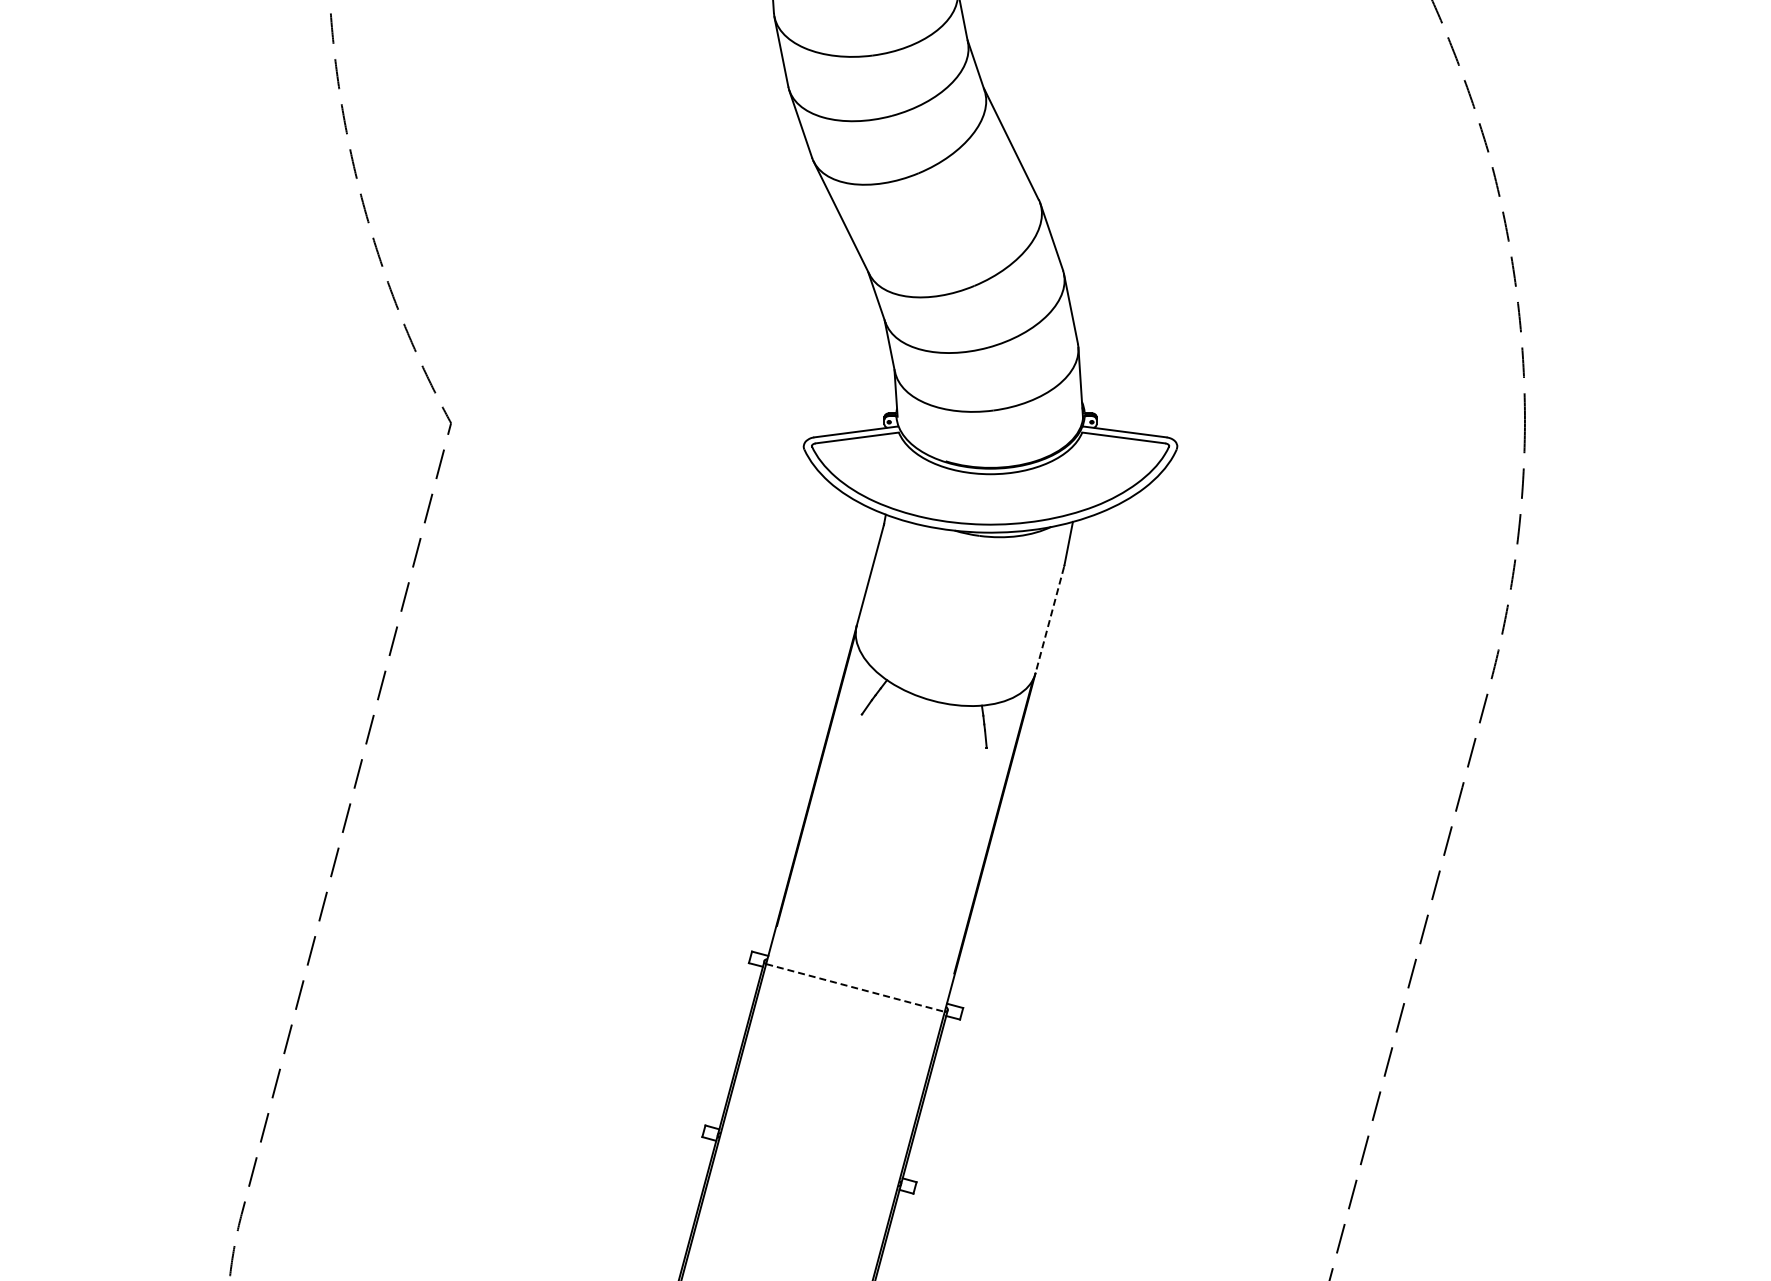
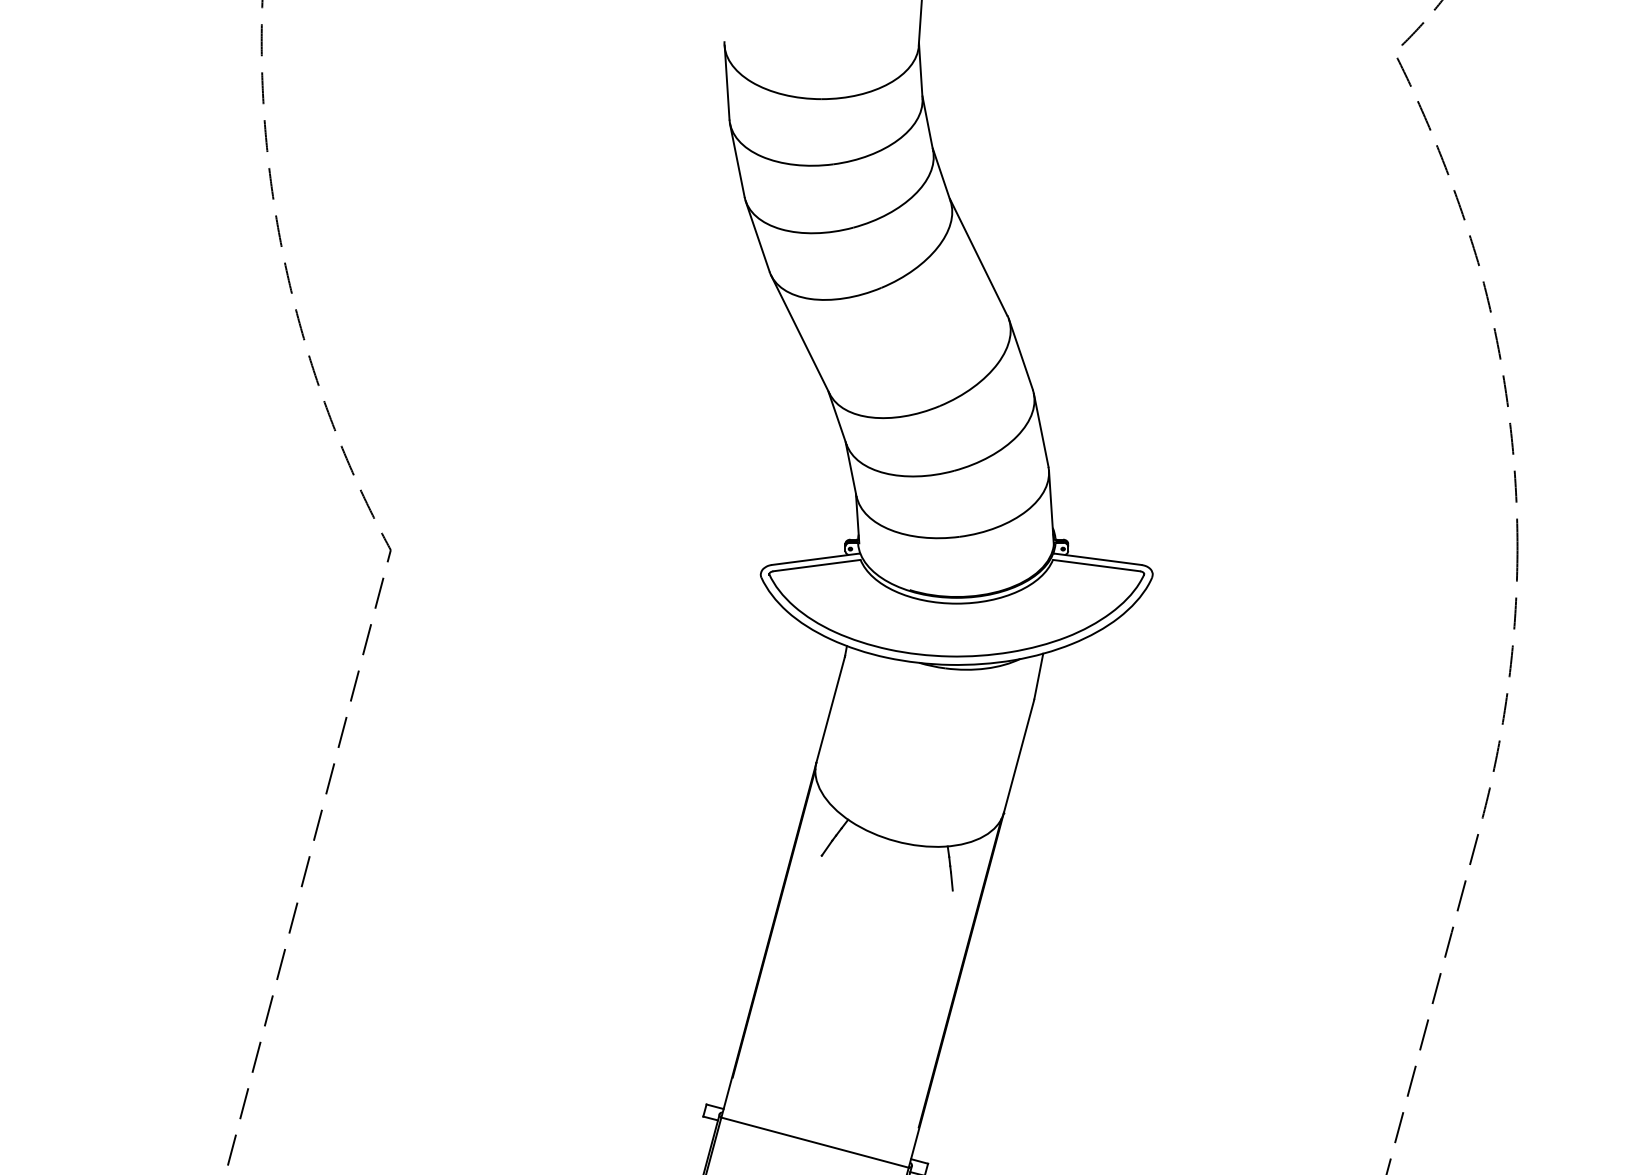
line: (1049, 620) -> (1018, 757), dashed -> solid
line: (856, 988) -> (816, 1143), dashed -> solid

